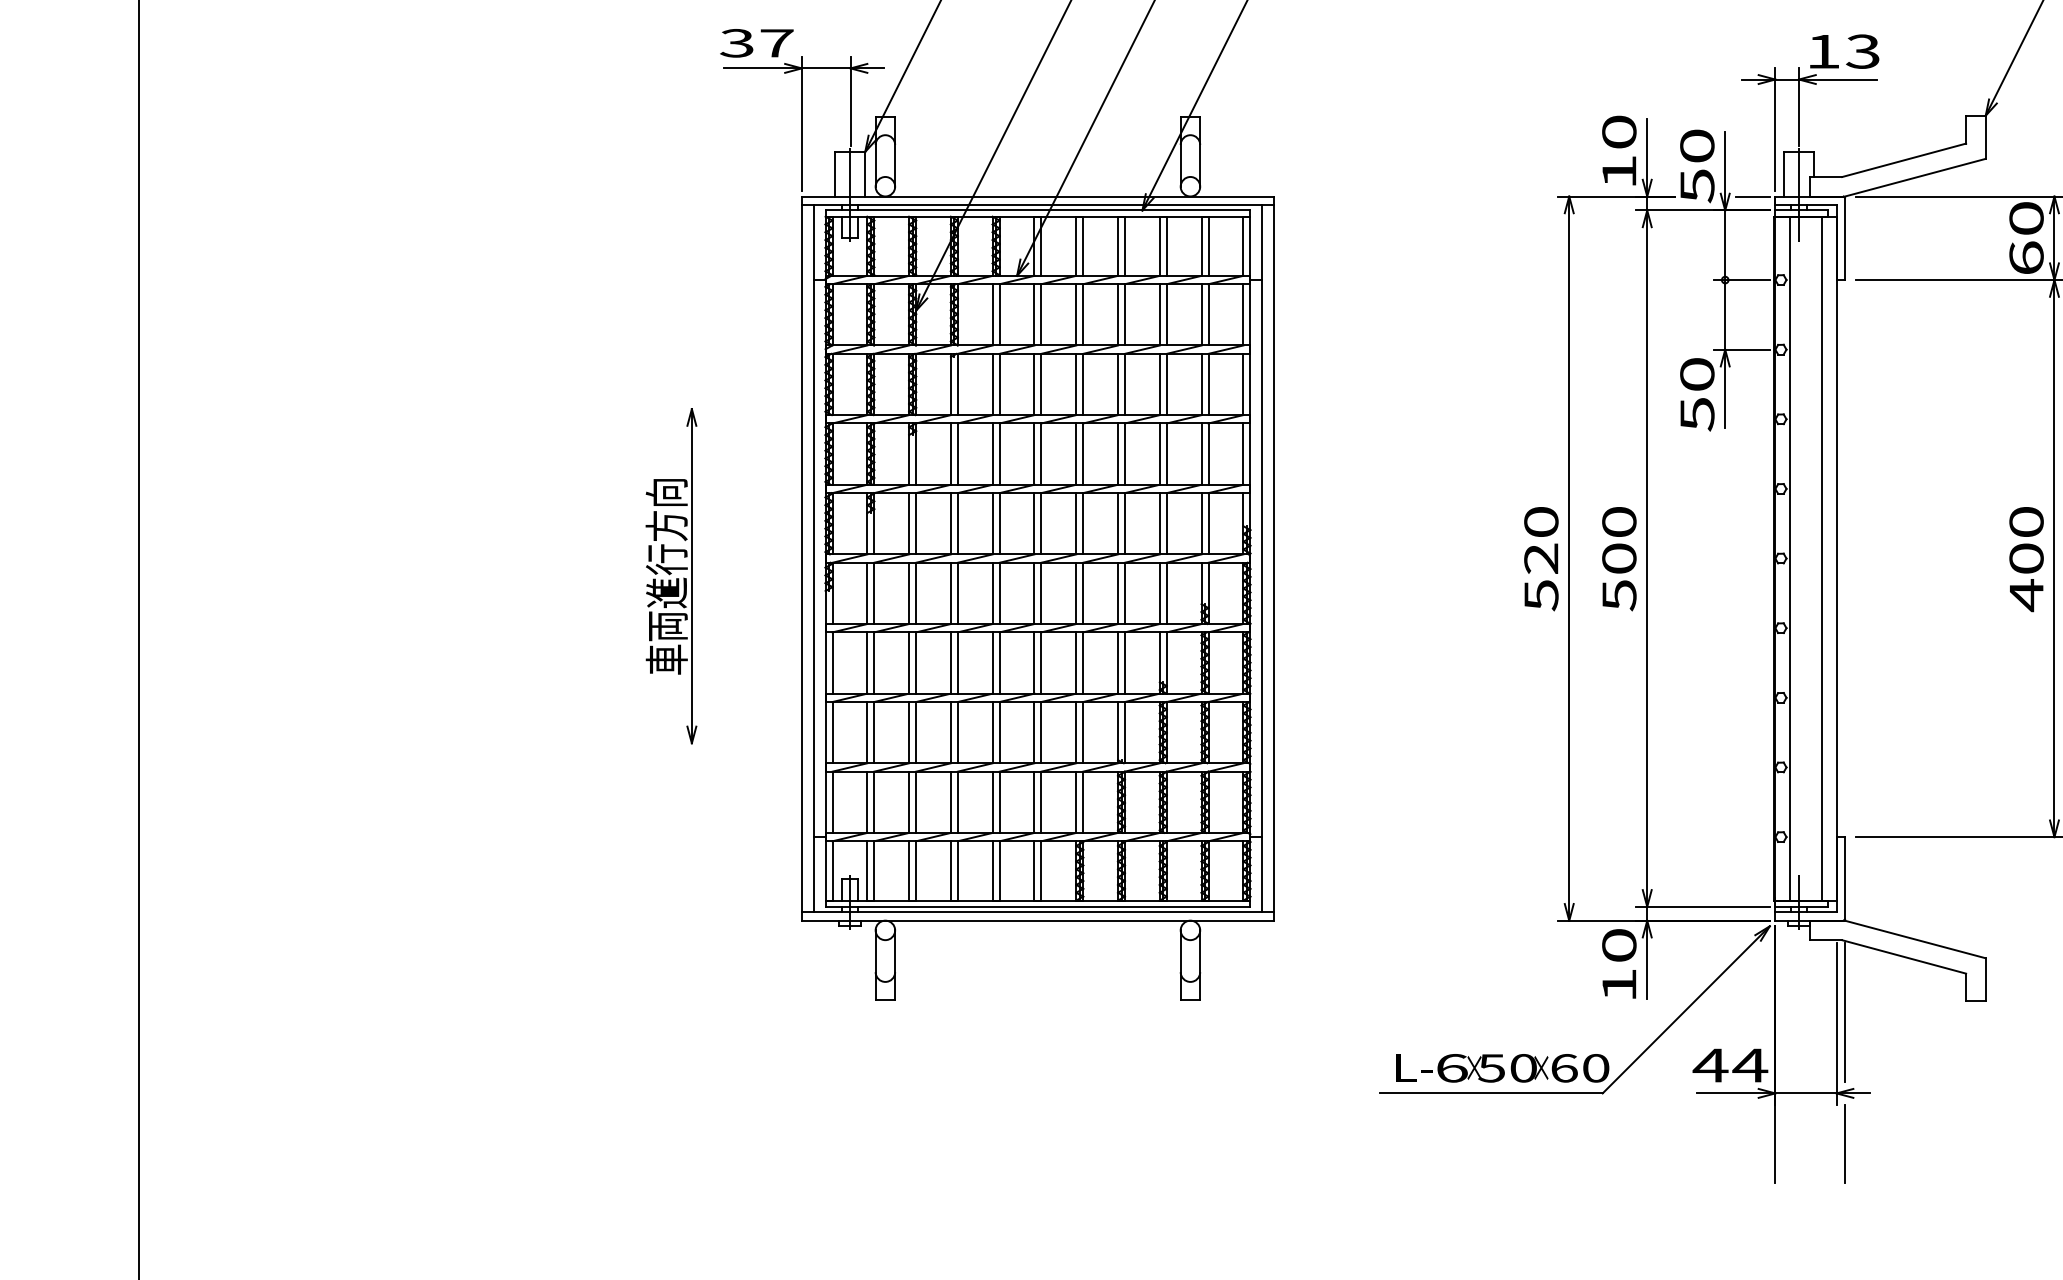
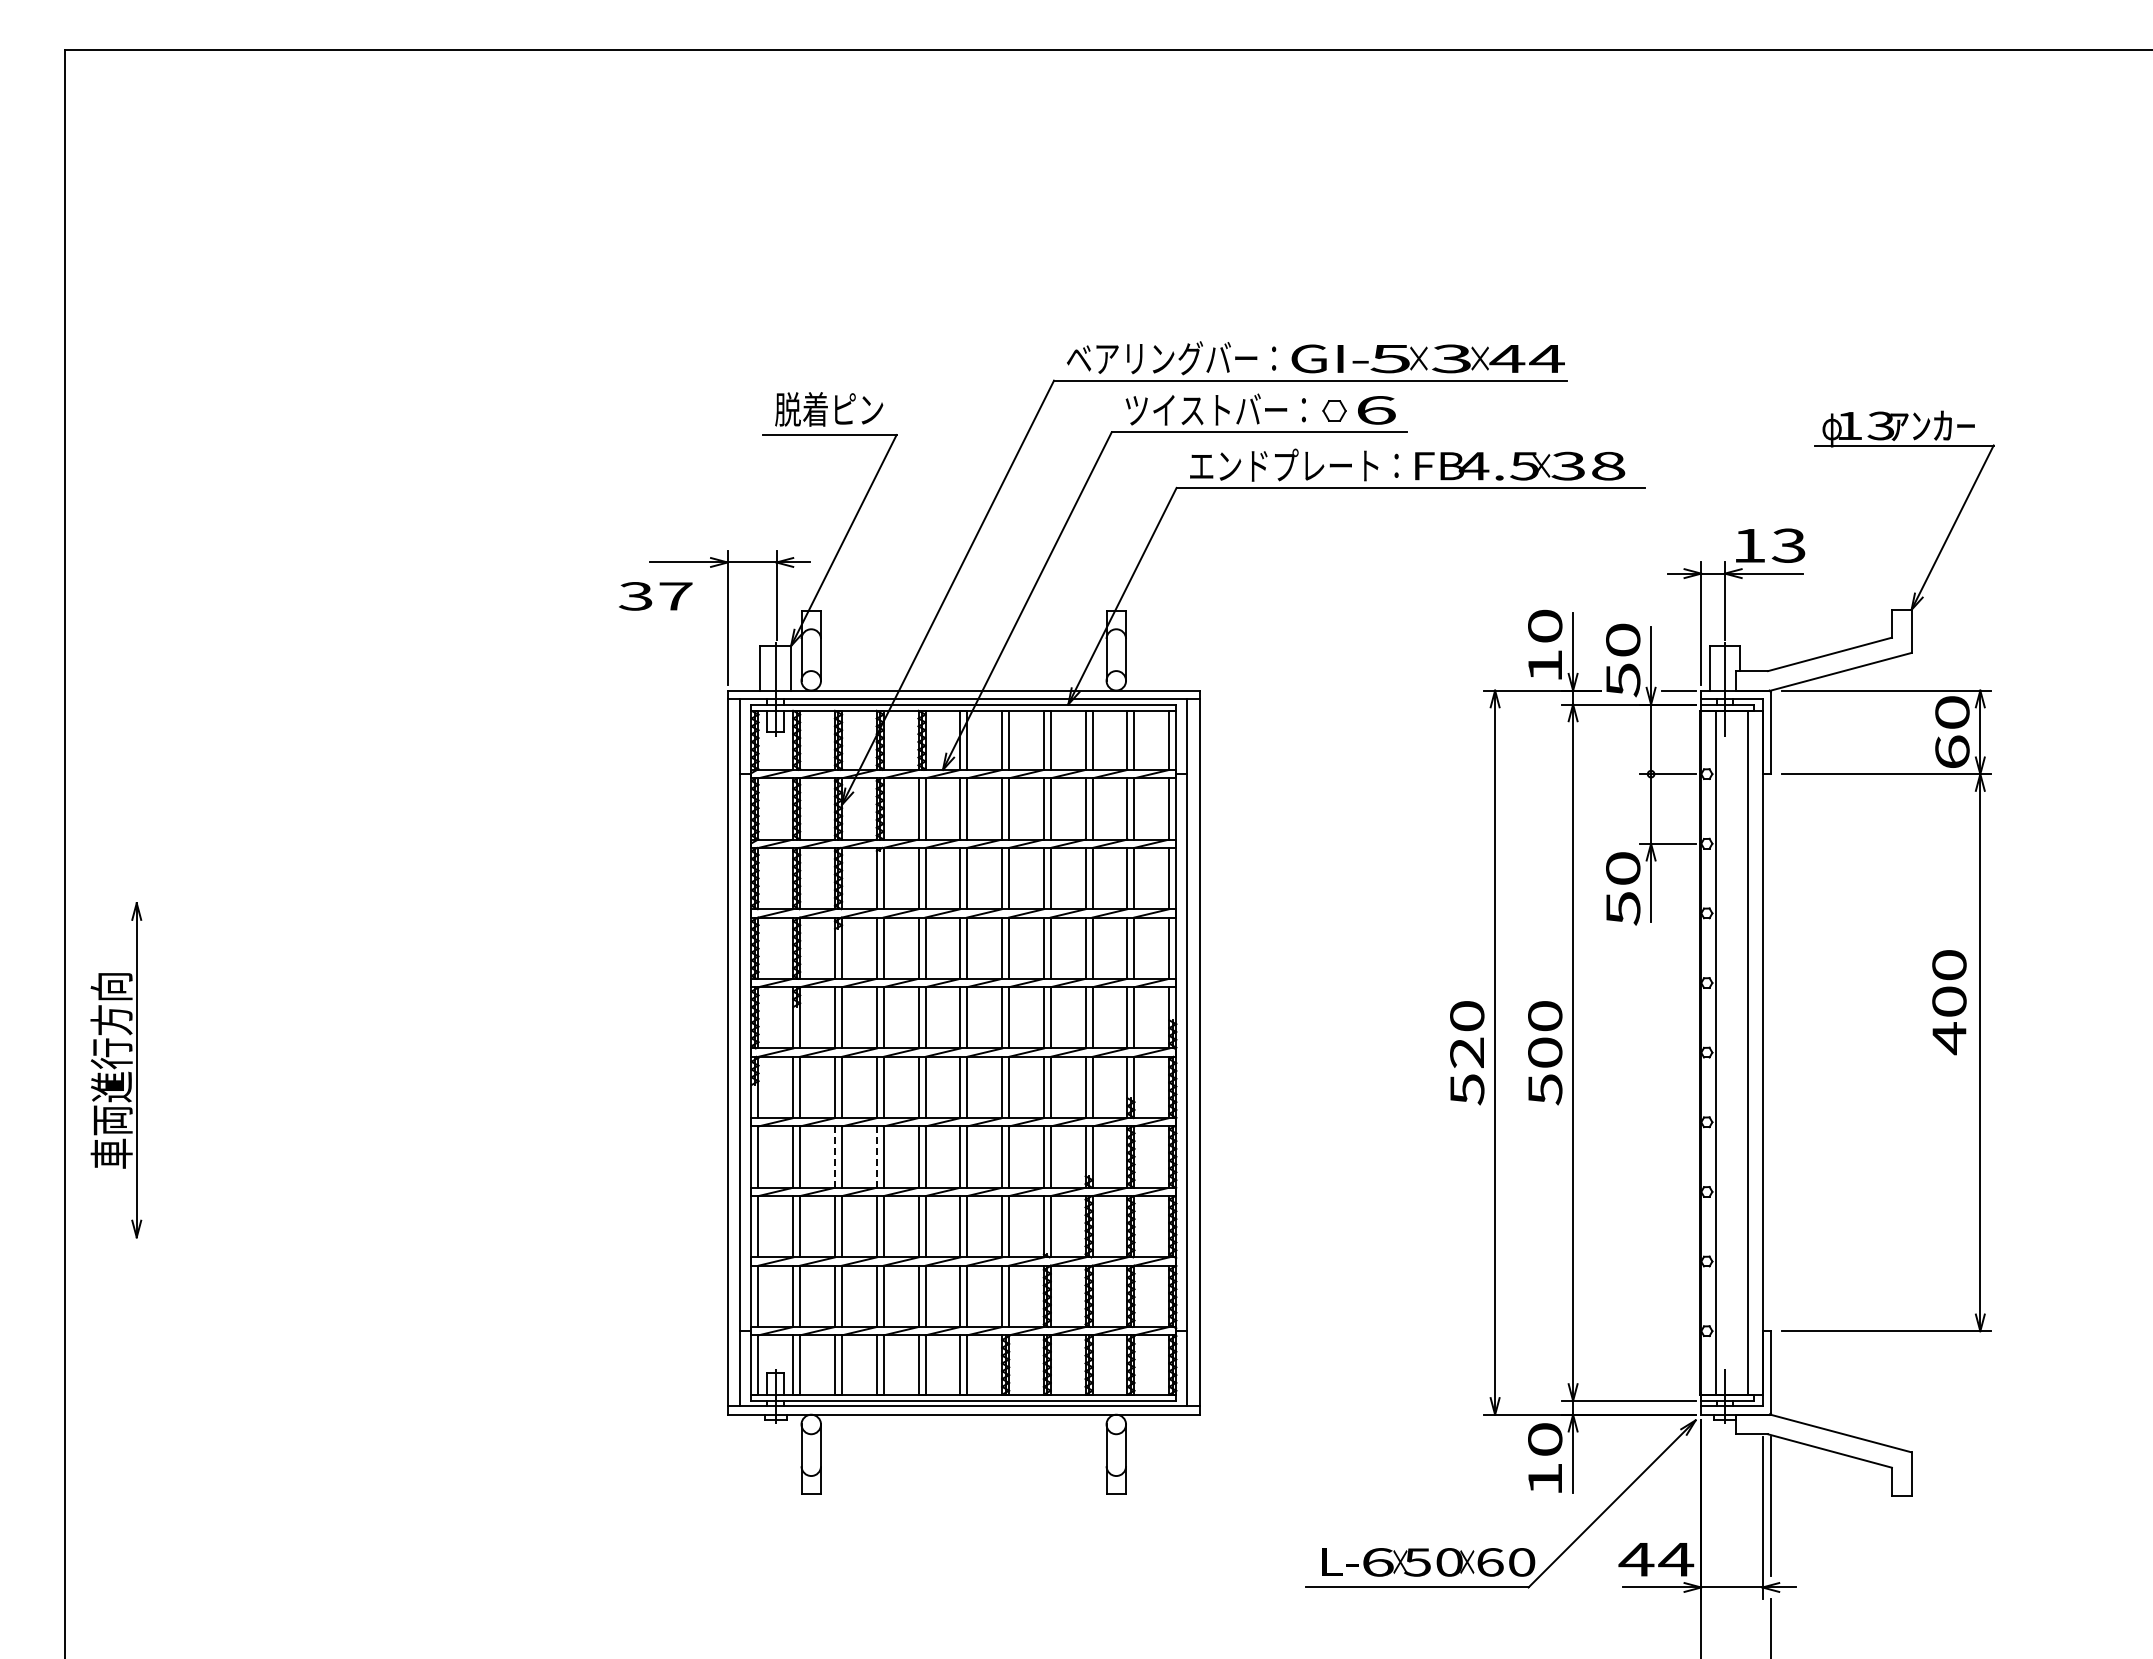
text: (756, 43) -> (655, 596), moved
text: (2026, 559) -> (1949, 1002), moved
part: (671, 576) -> (116, 1070), moved
line: (909, 663) -> (835, 1157), solid -> dashed
line: (950, 663) -> (876, 1157), solid -> dashed

